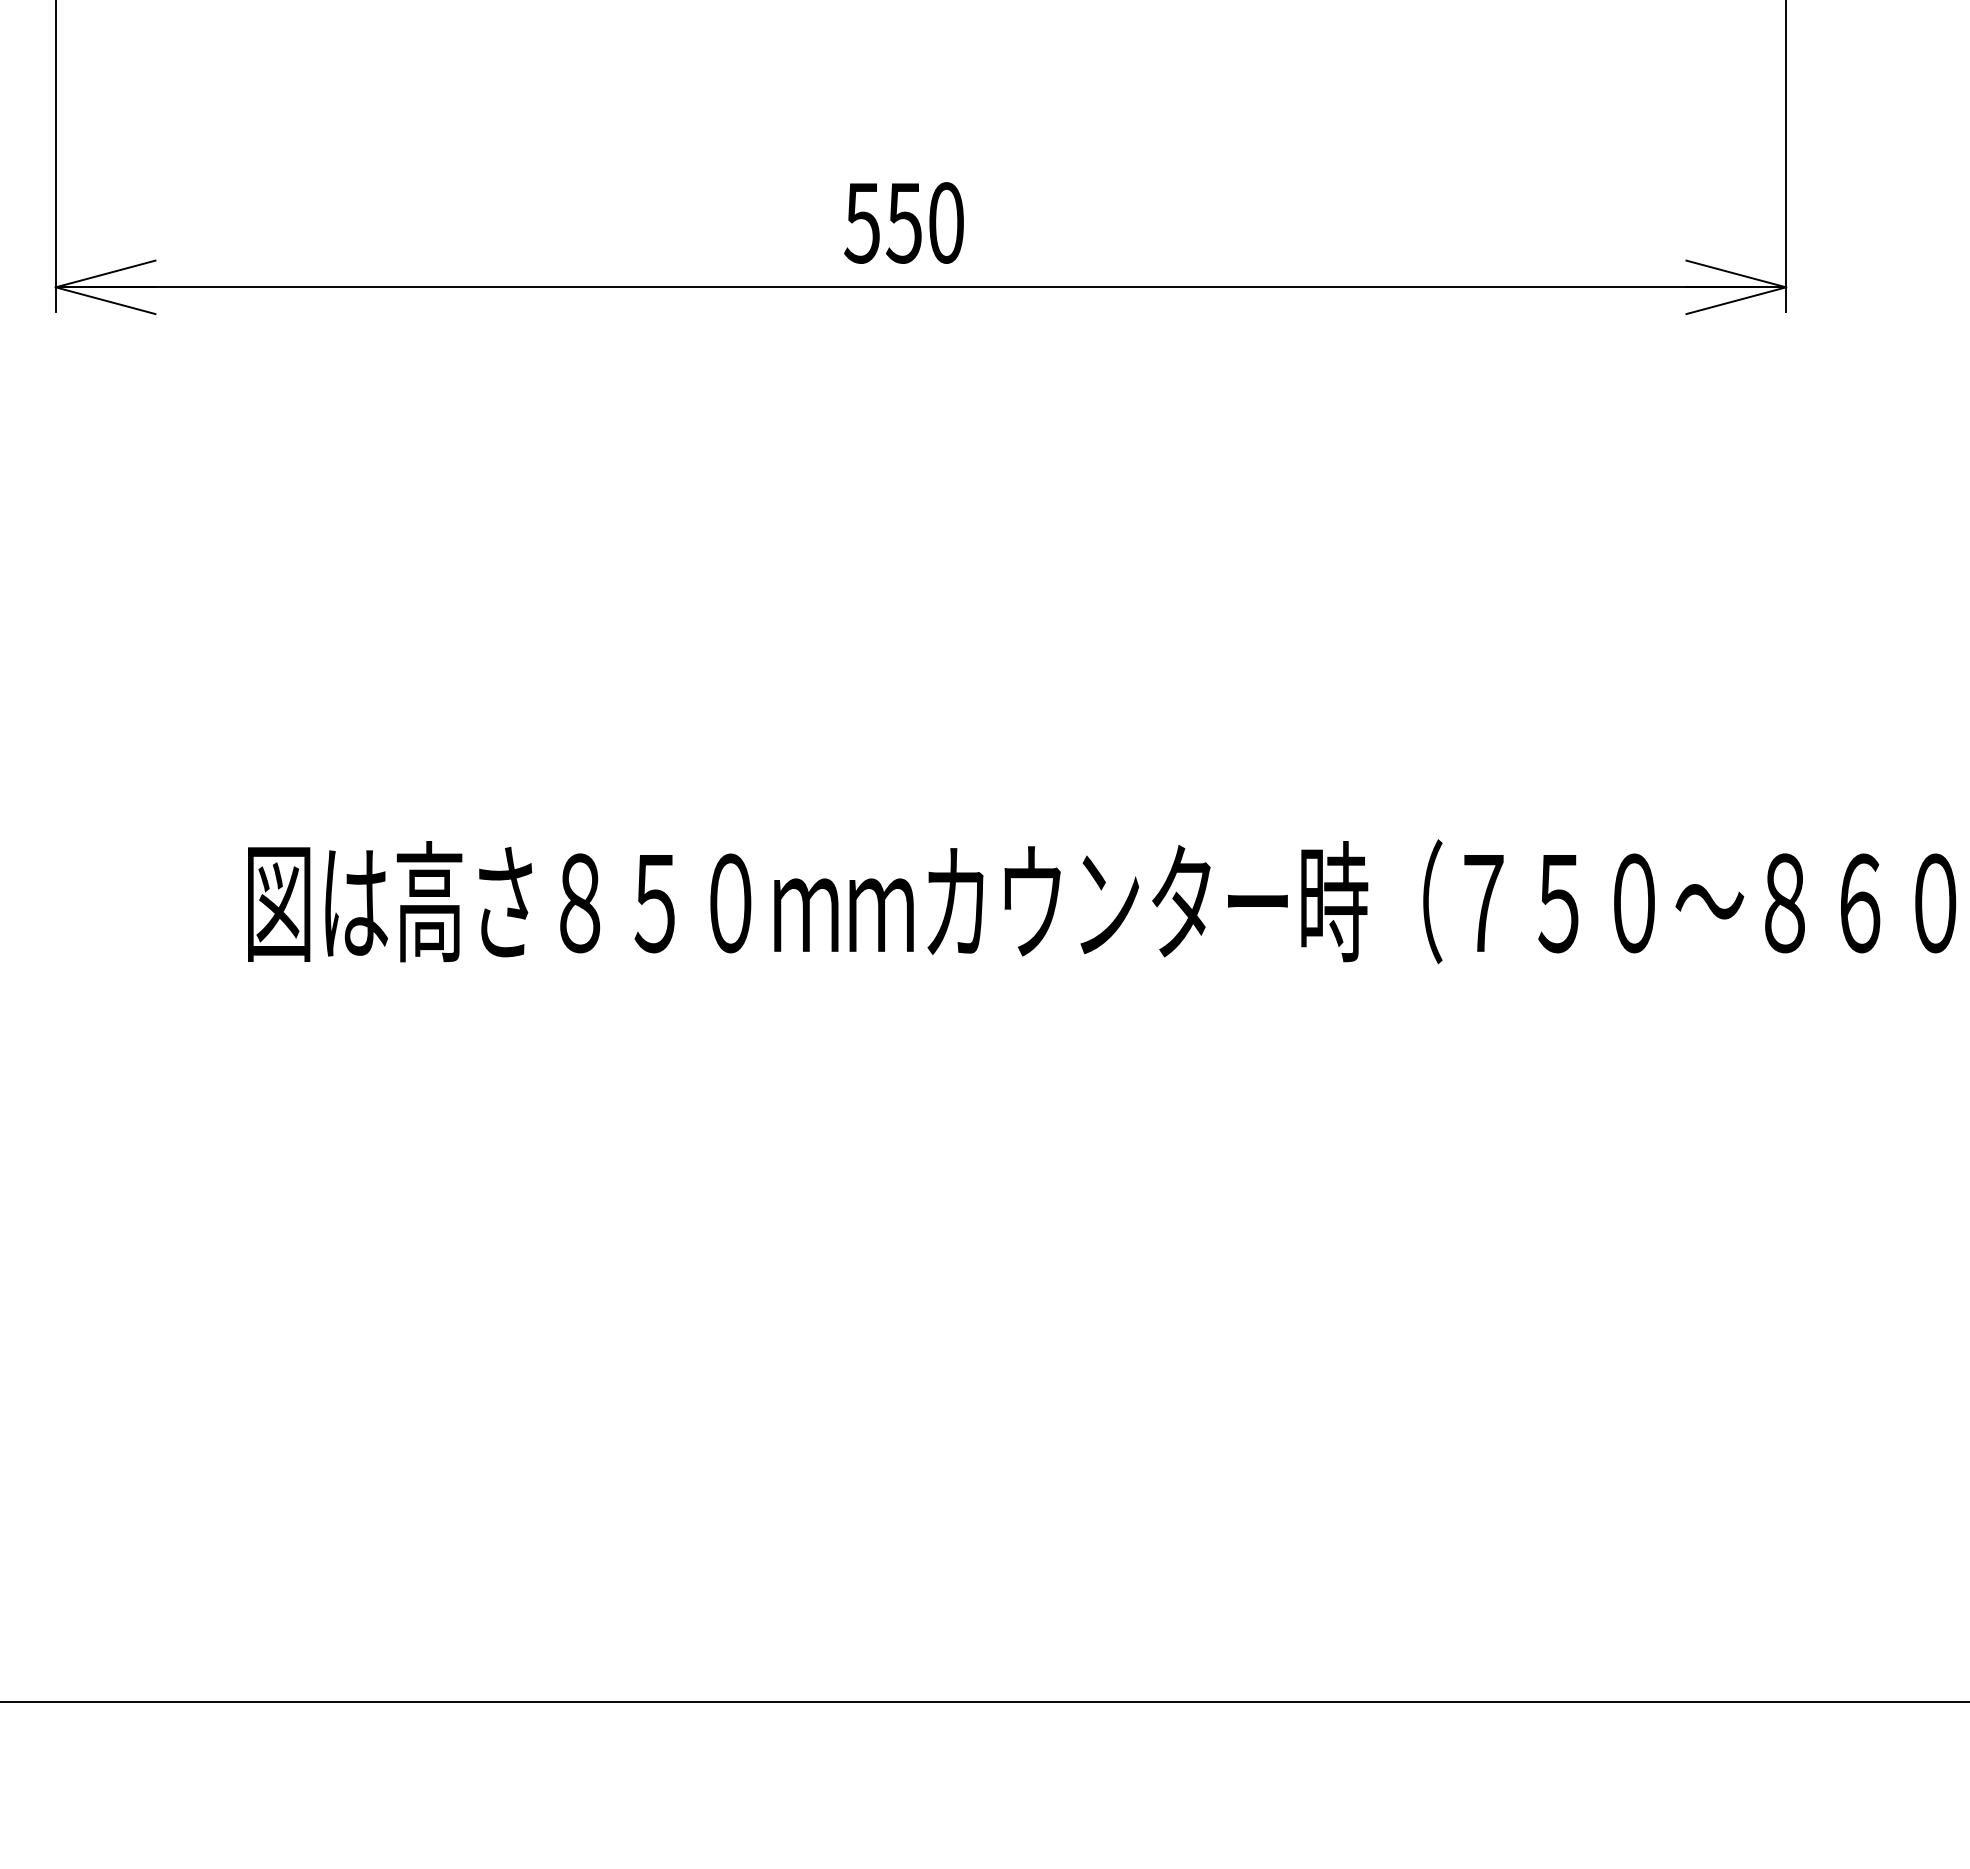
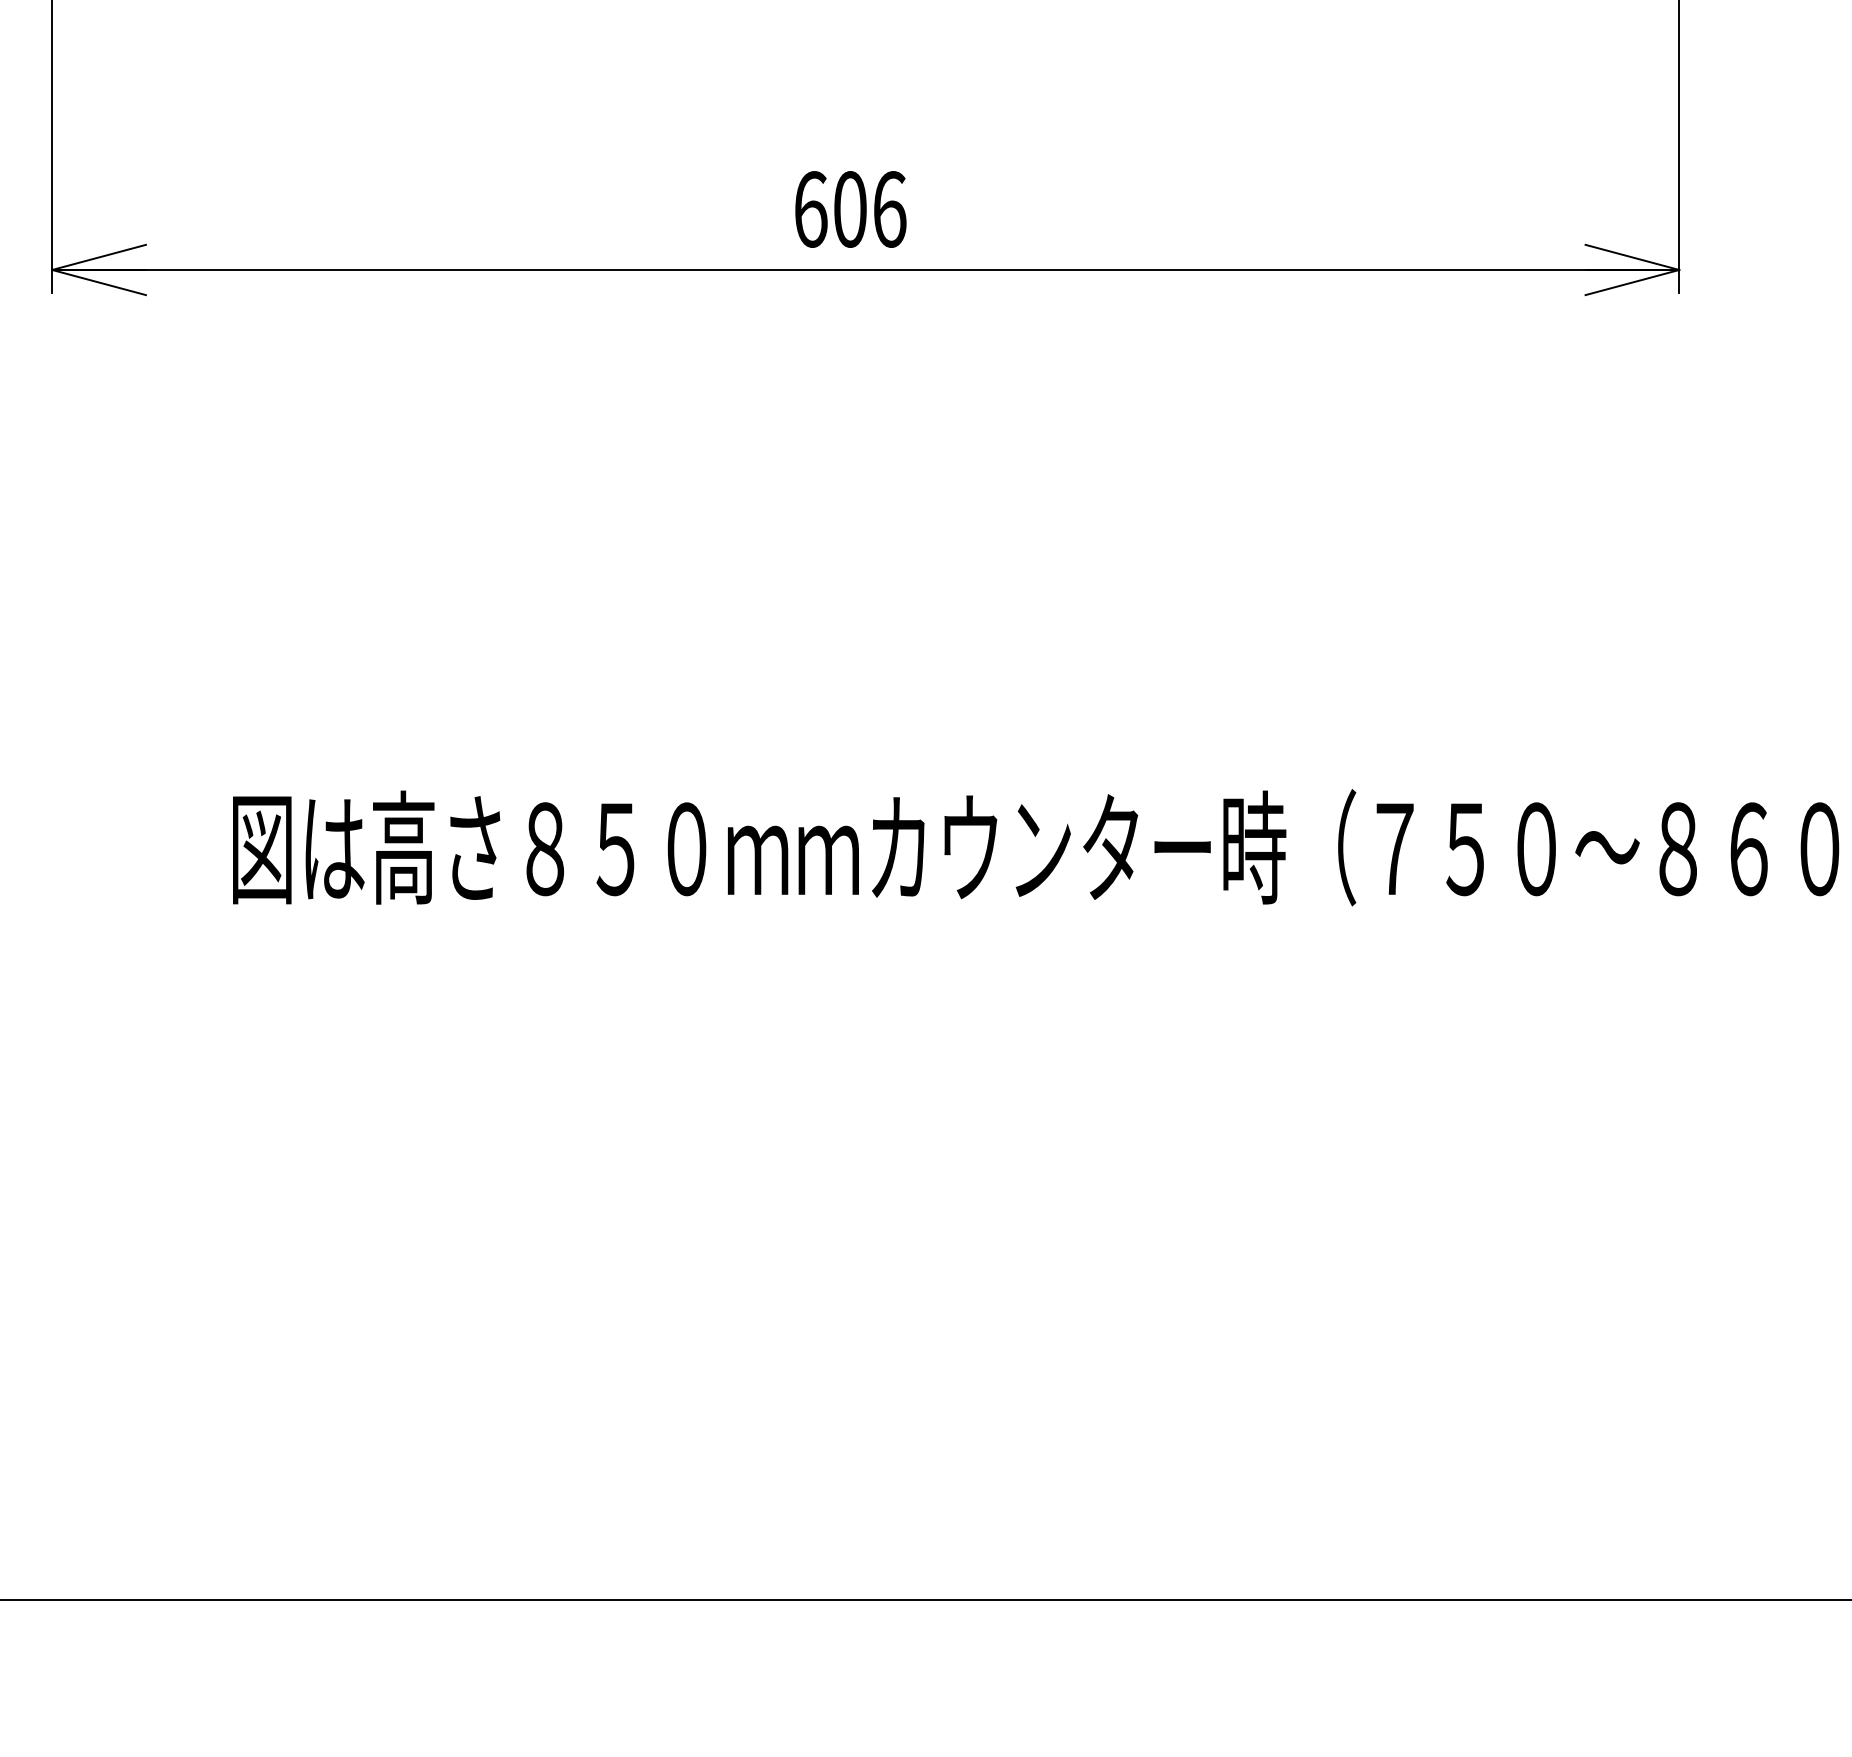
text: (904, 222) -> (850, 209), 550 -> 606

